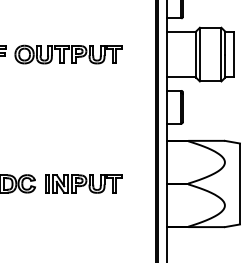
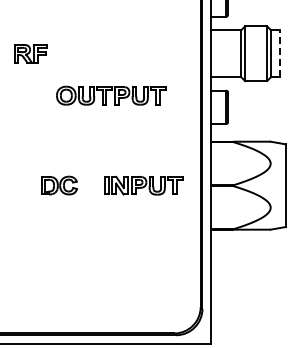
part: (68, 54) -> (111, 95), moved
line: (233, 54) -> (279, 53), solid -> dashed
part: (83, 183) -> (143, 185), moved

